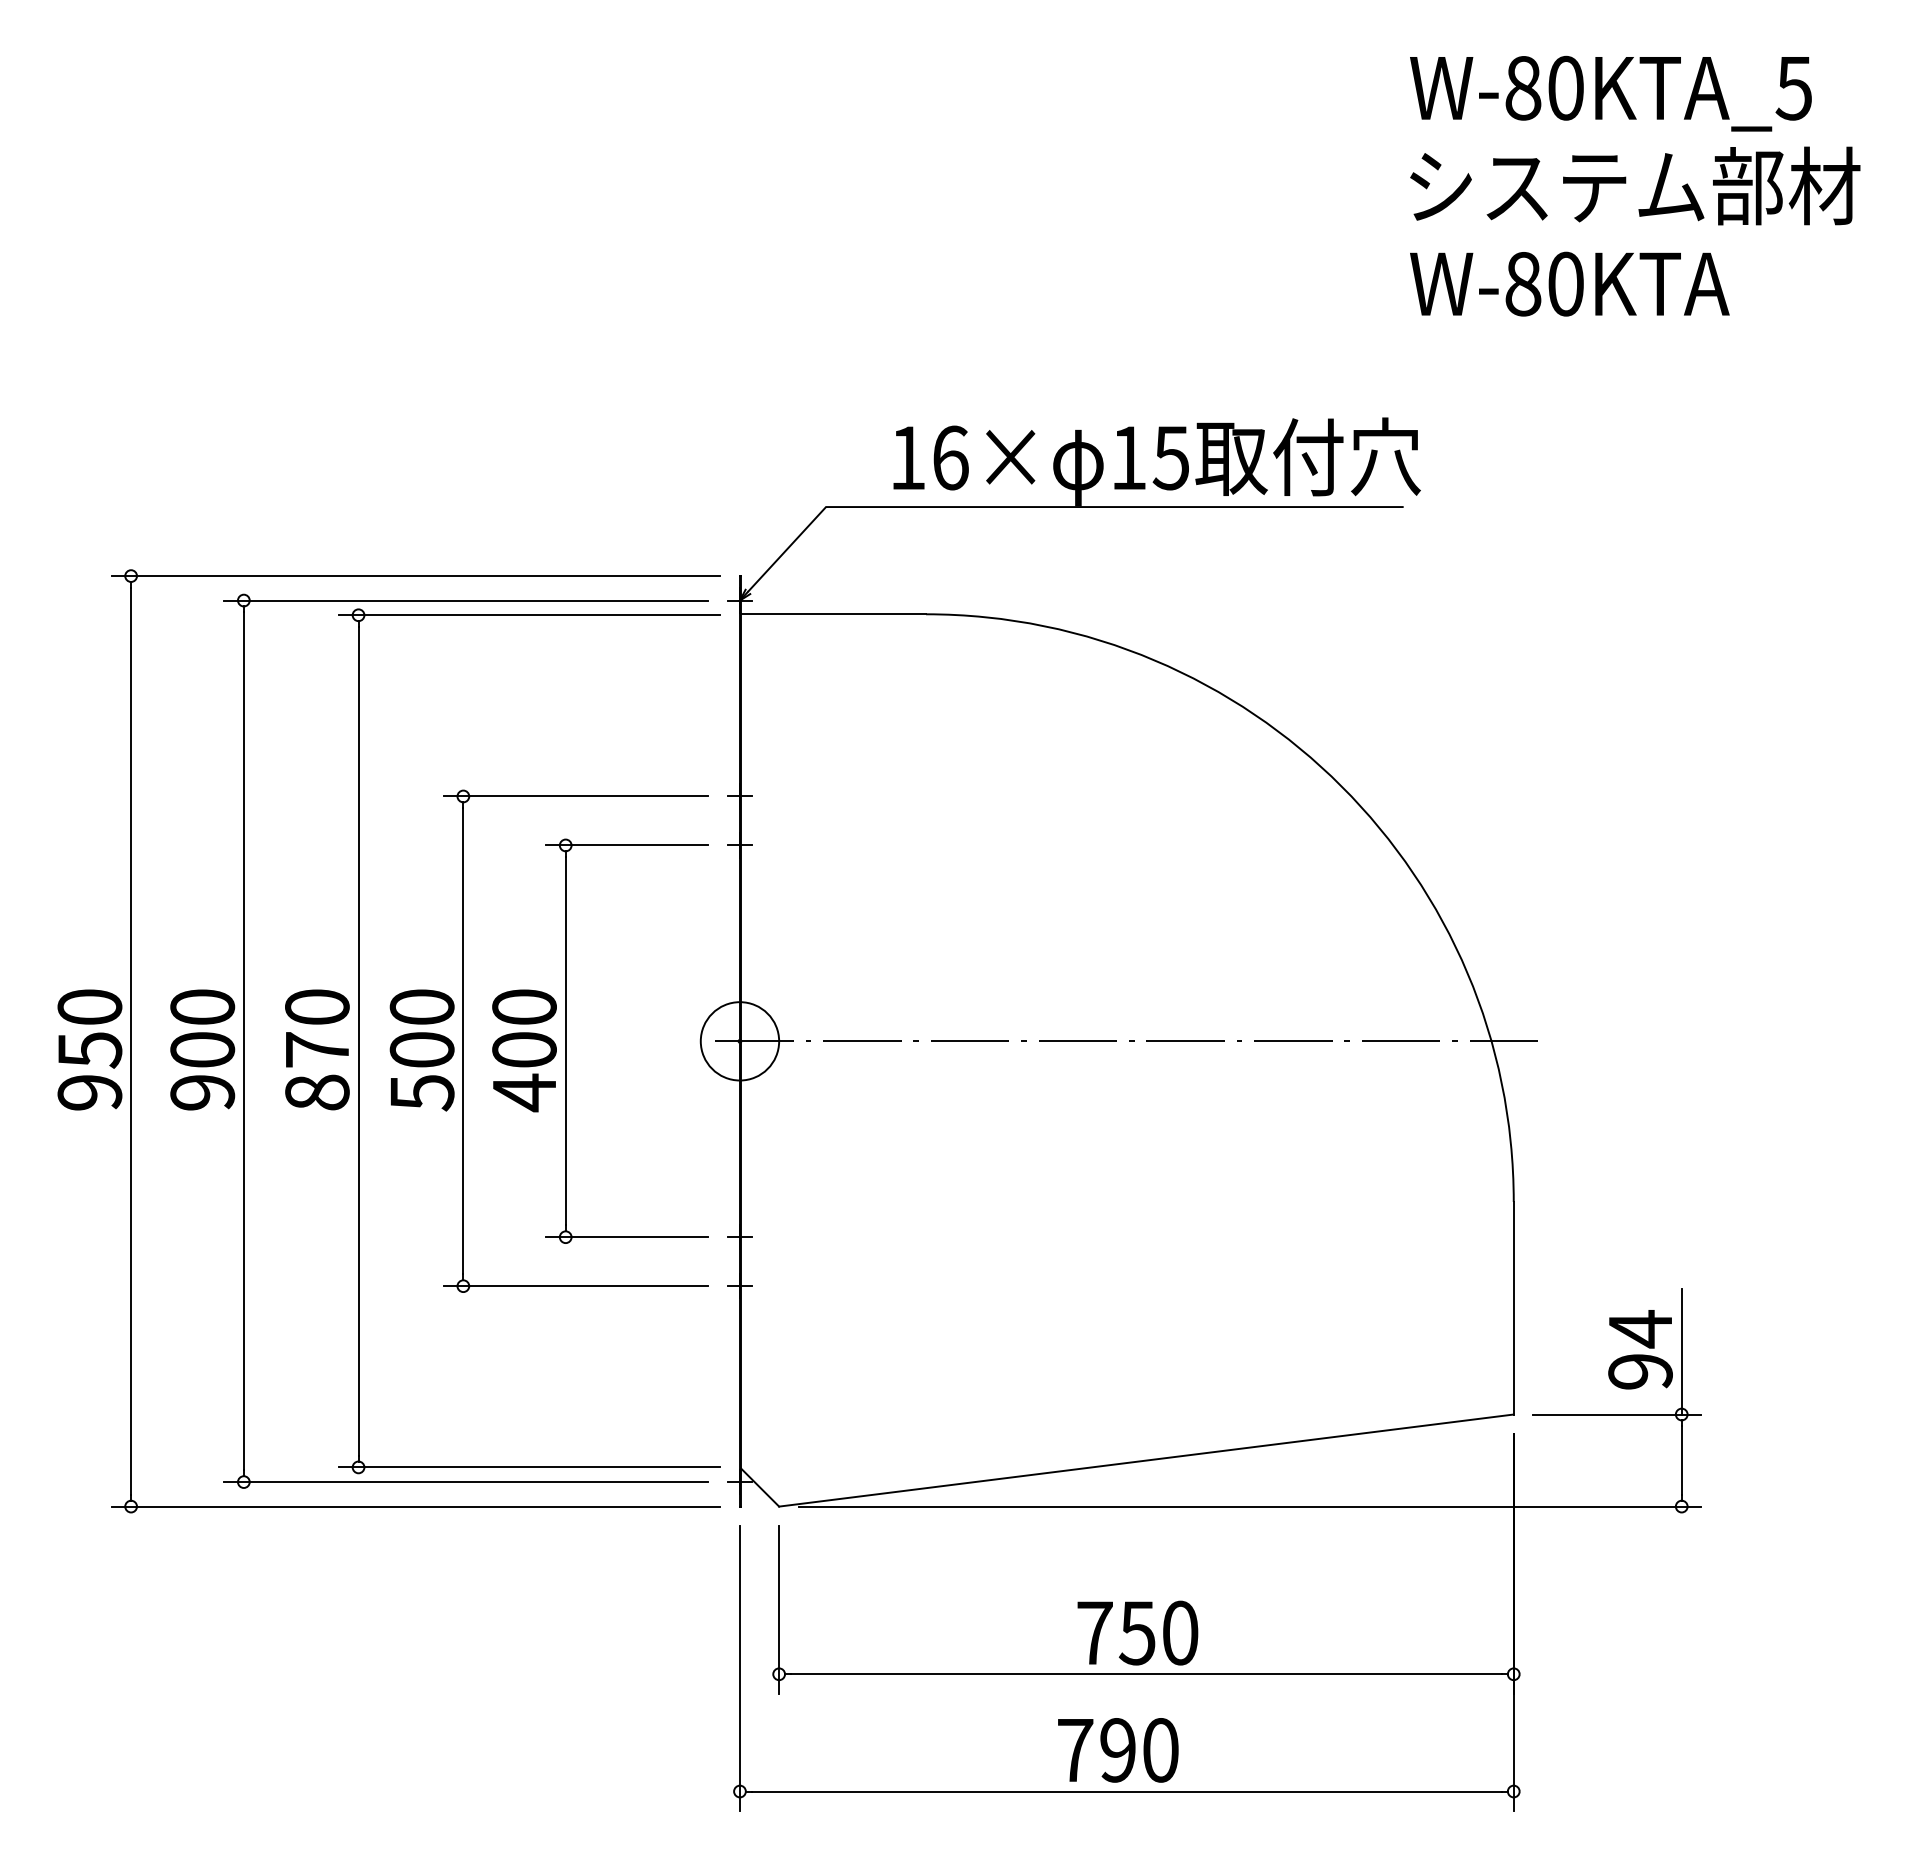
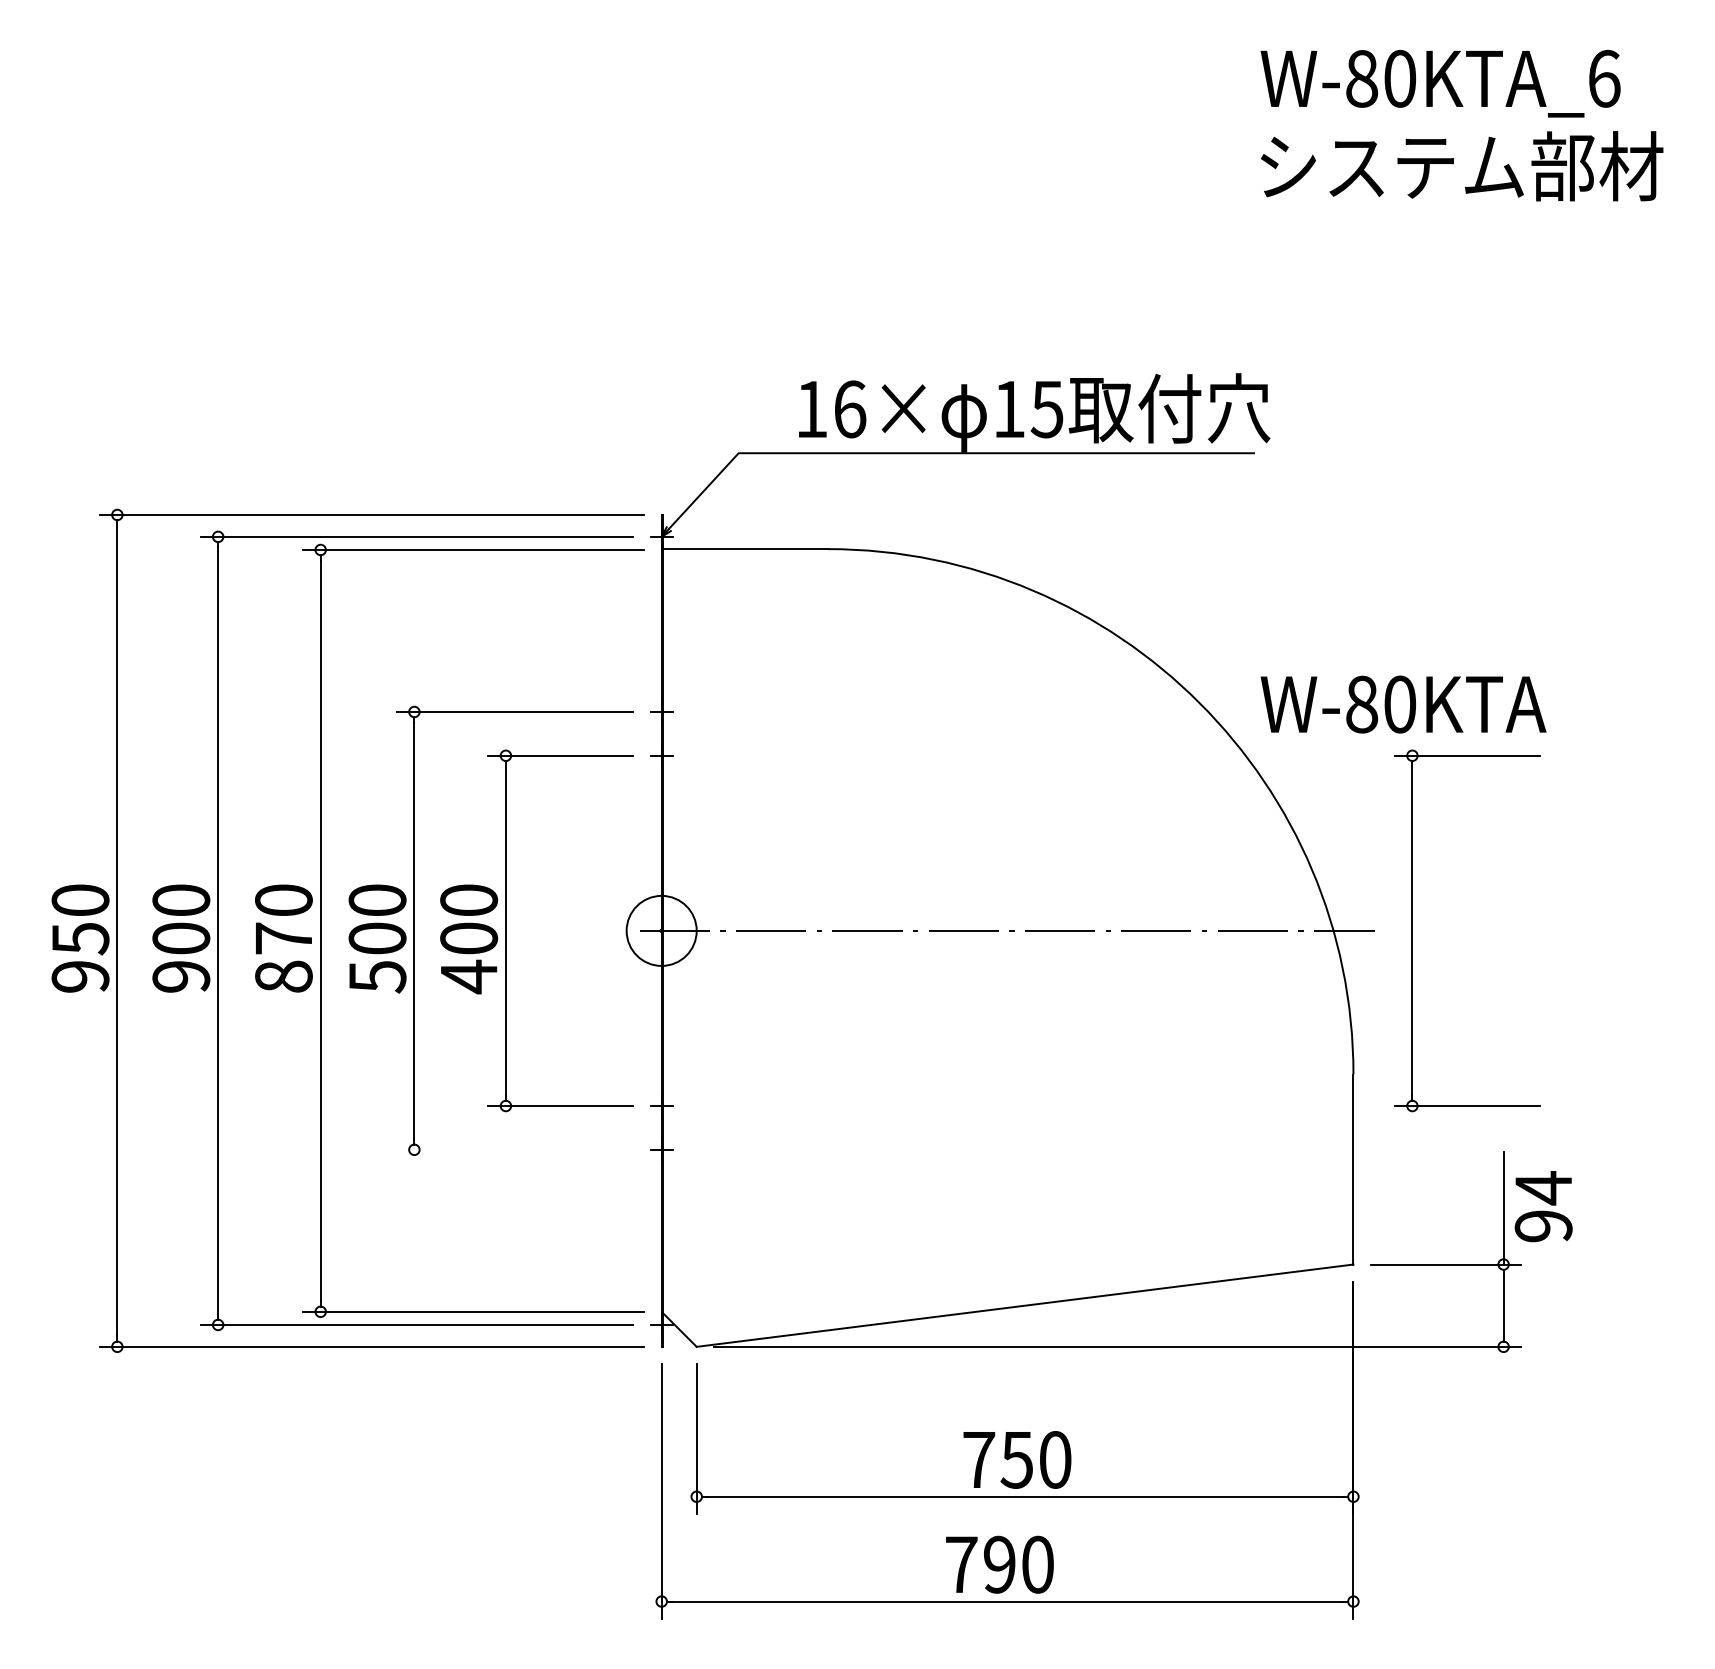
text: (1793, 87) -> (1603, 78), W-80KTA_5 -> W-80KTA_6
text: (1569, 283) -> (1403, 703), moved
part: (1580, 1040) -> (1413, 930), added
line: (575, 1286) -> (514, 1150), removed
text: (1640, 1349) -> (1543, 1206), moved

